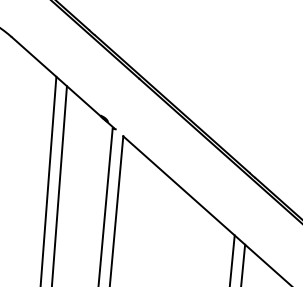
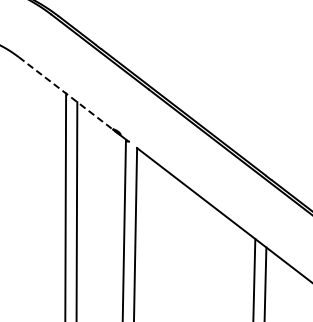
line: (57, 77) -> (67, 94), solid -> dashed

